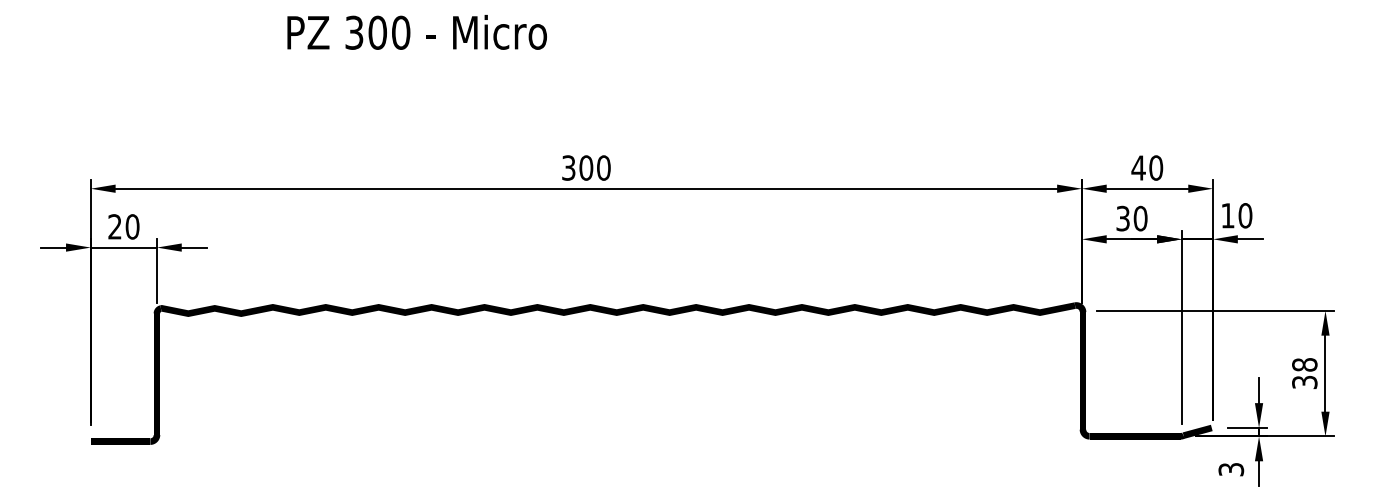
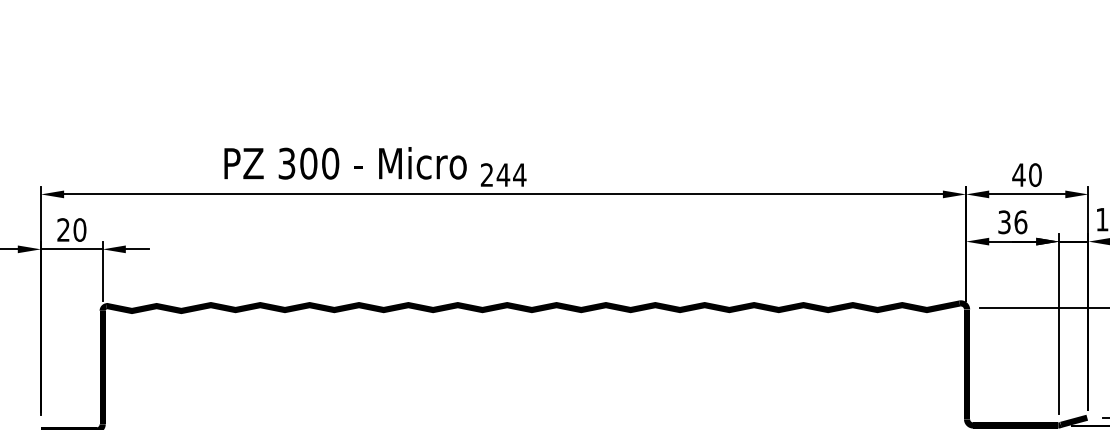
text: (416, 32) -> (344, 163), moved
text: (586, 167) -> (503, 174), 300 -> 244
text: (1140, 218) -> (1020, 222), 30 -> 36

